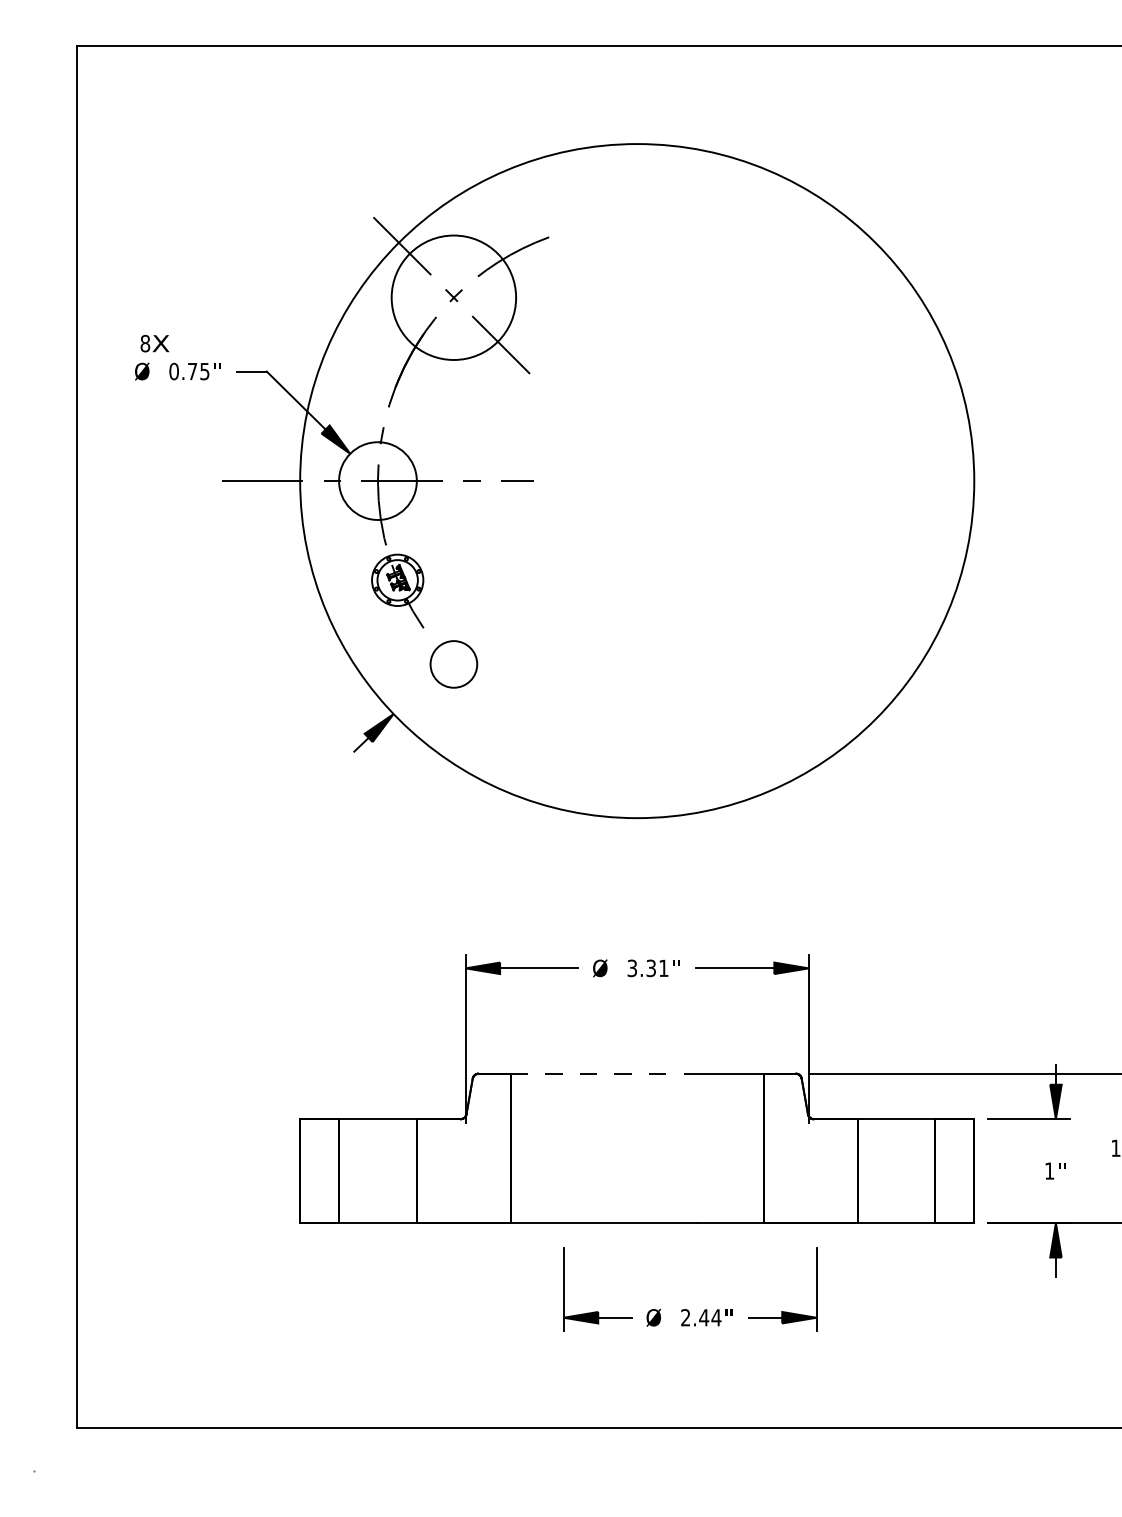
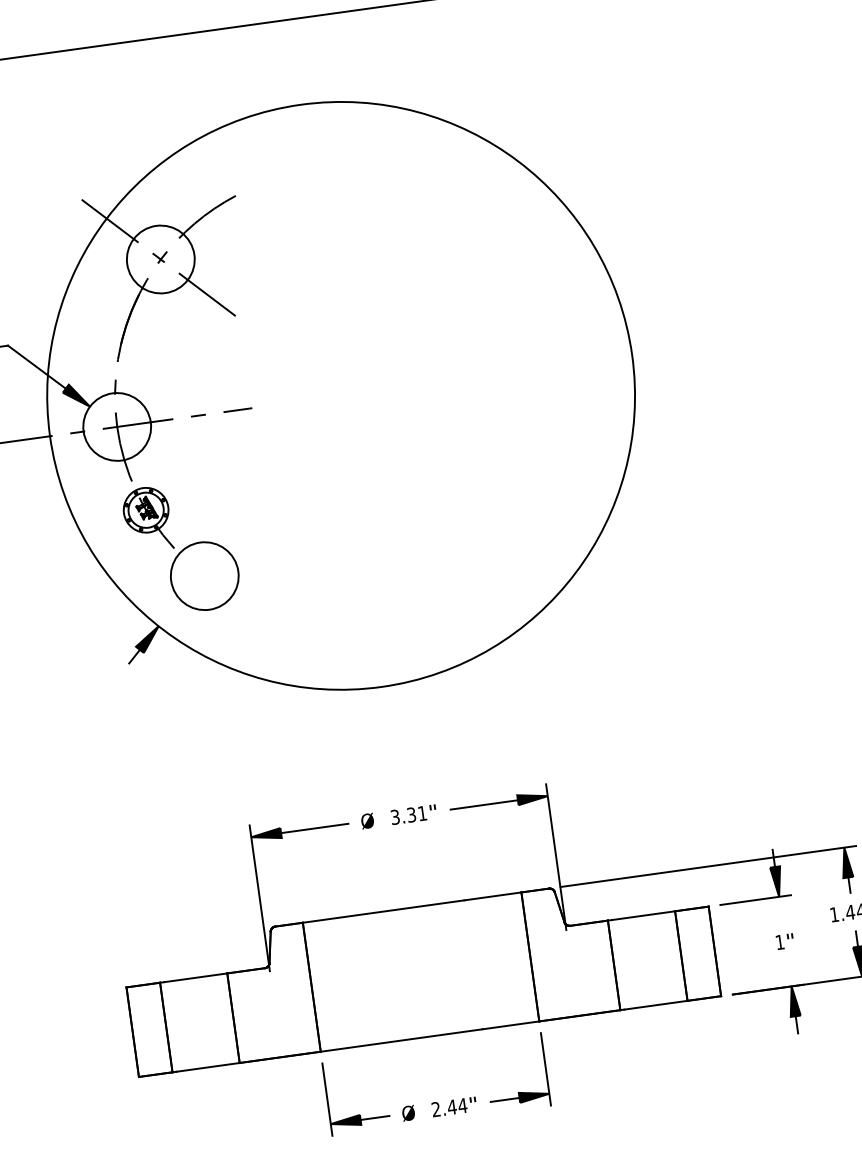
circle: (453, 297) -> (160, 259), size x0.62
circle: (453, 664) -> (204, 576), size x1.67
line: (604, 1073) -> (383, 911), dashed -> solid
part: (687, 1309) -> (436, 1102), moved

